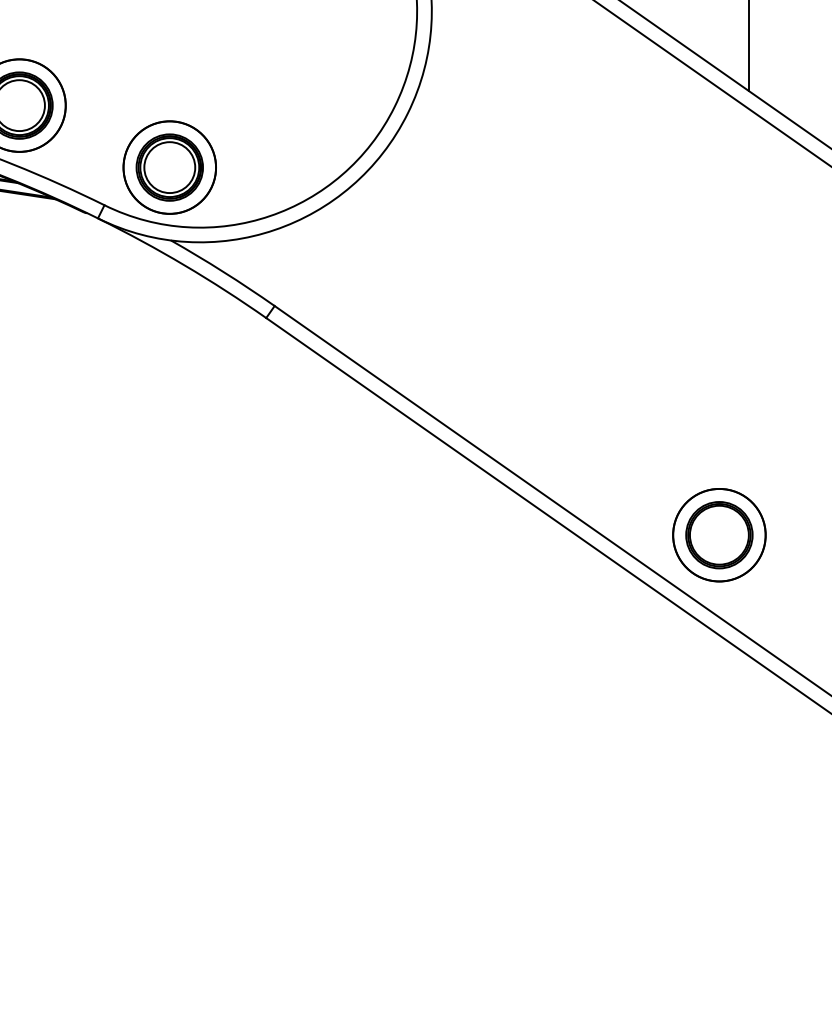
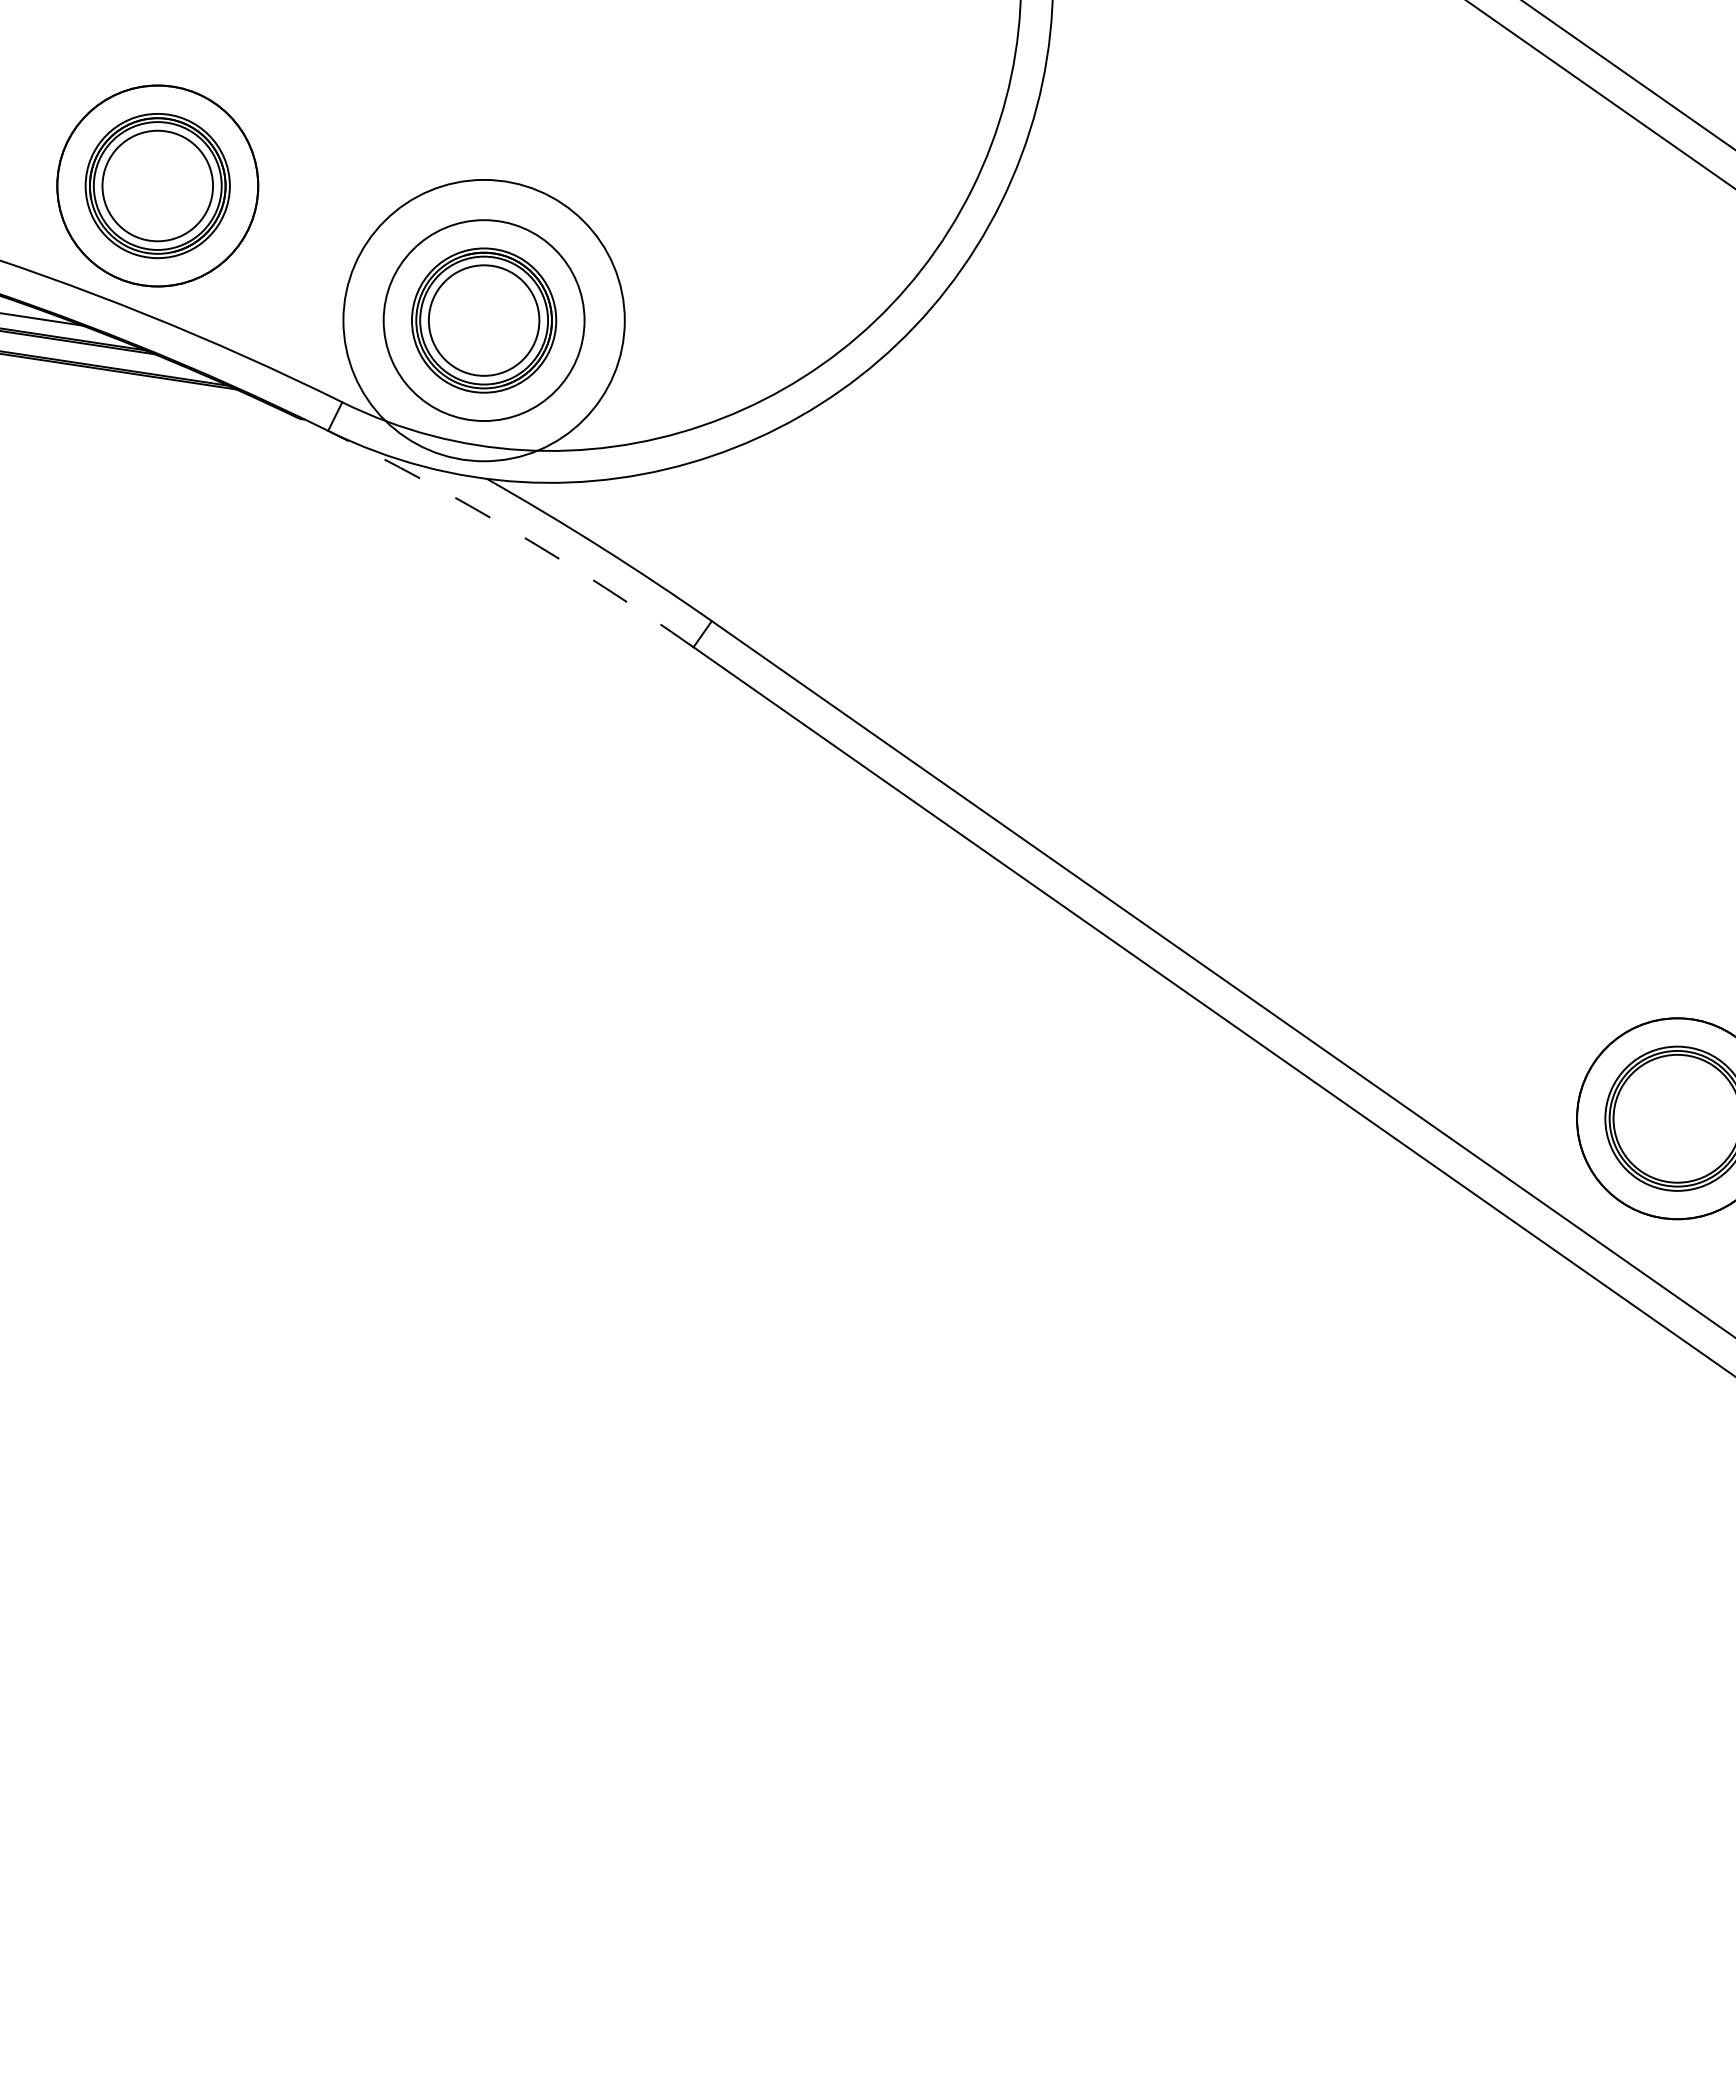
circle: (169, 167) -> (483, 320), size x1.4
arc: (184, 265) -> (516, 533), solid -> dashed

